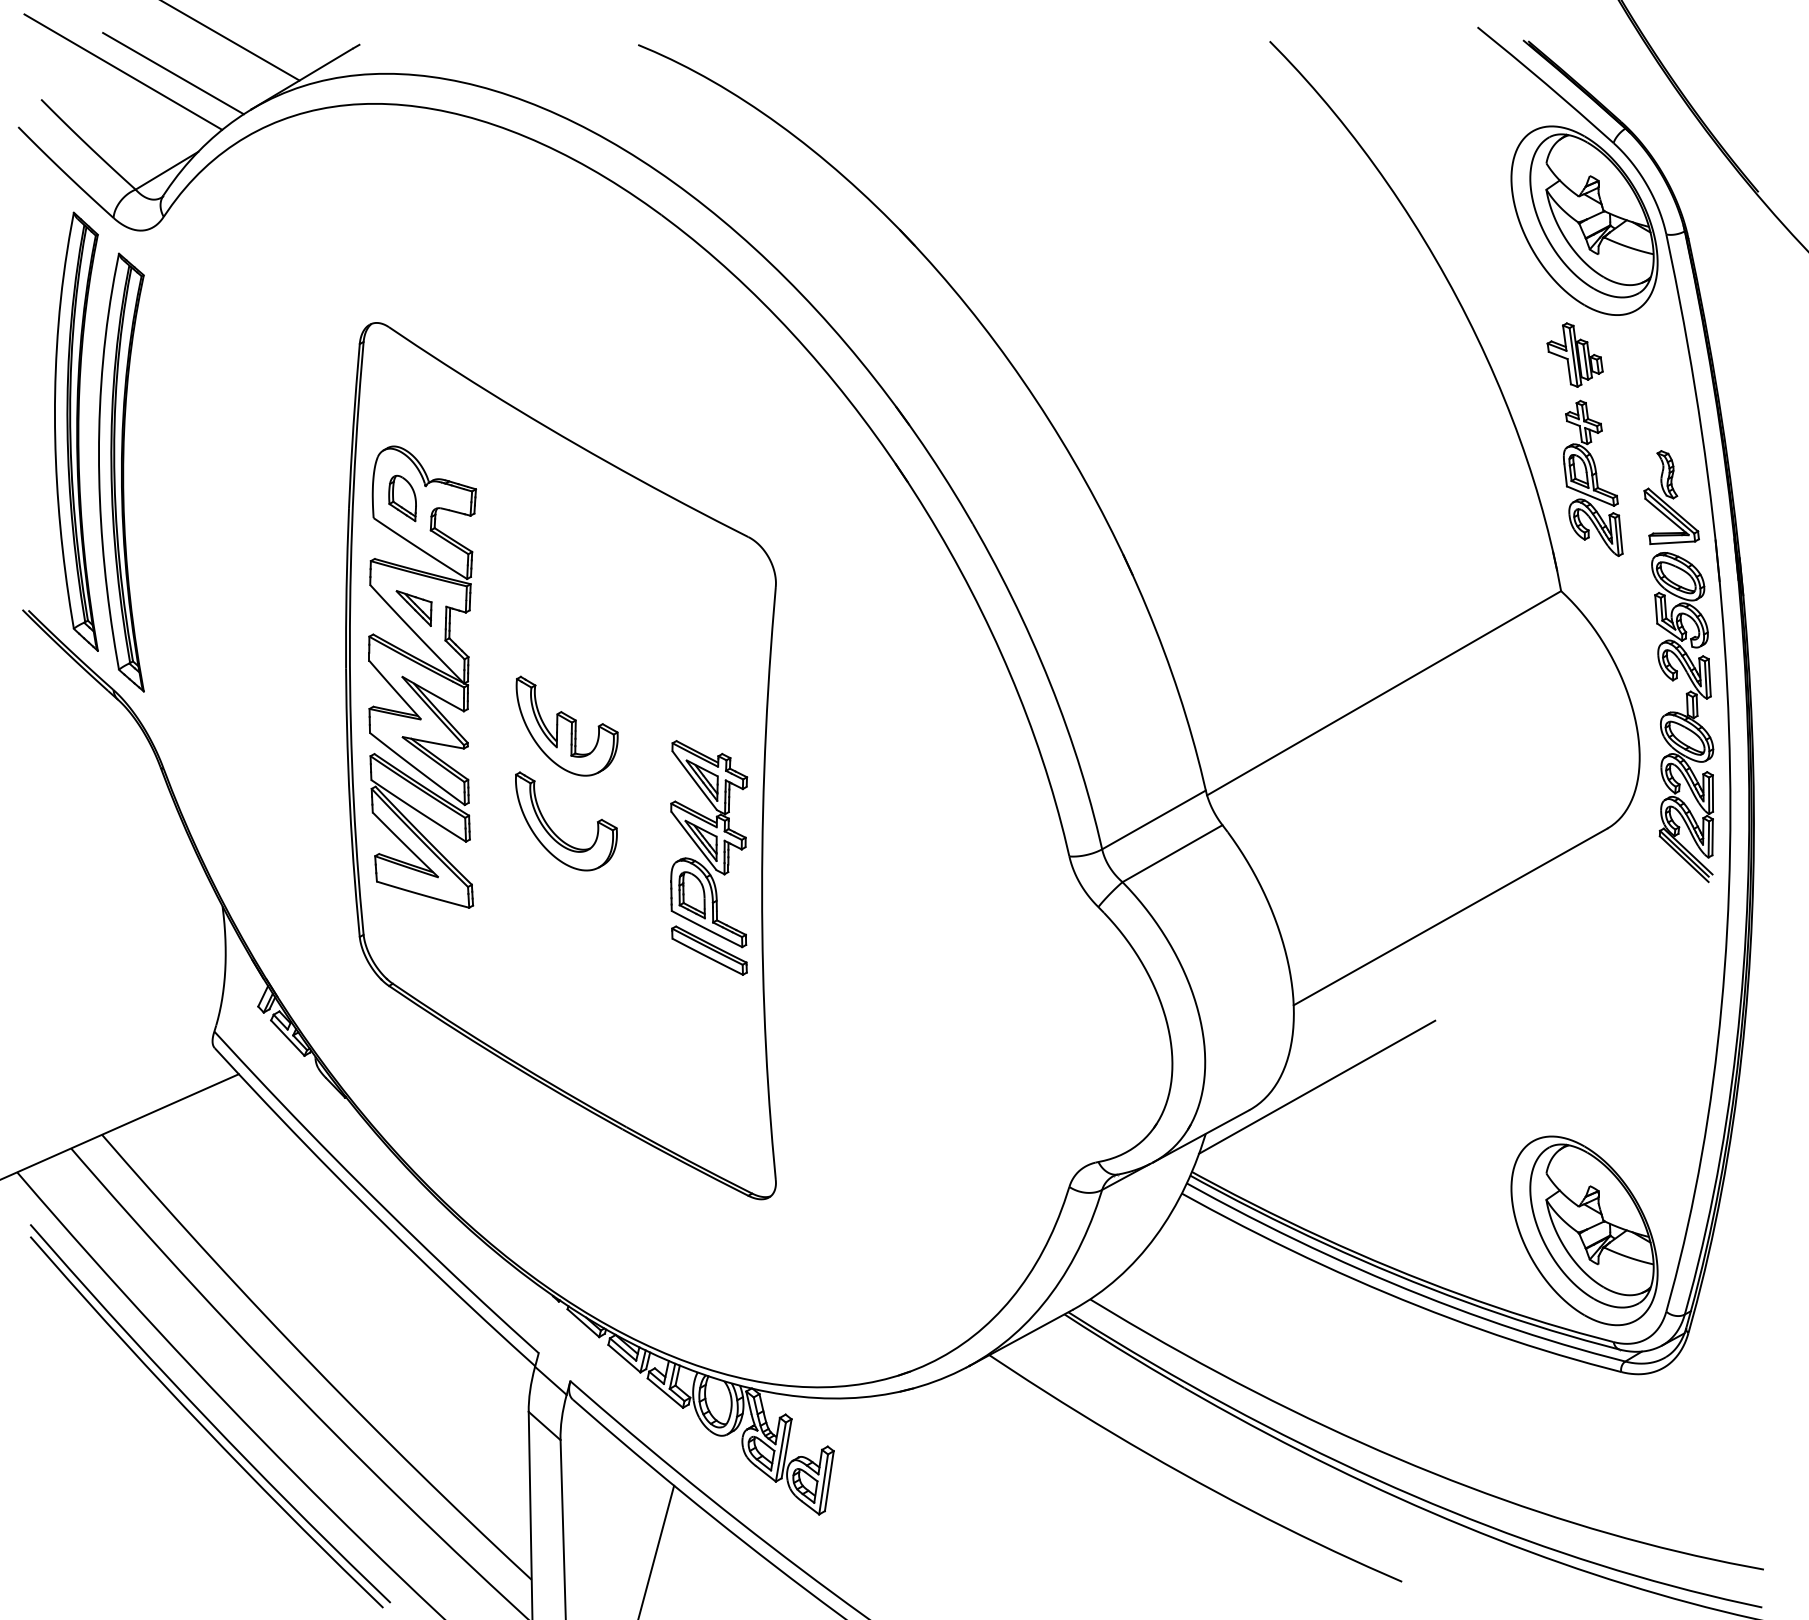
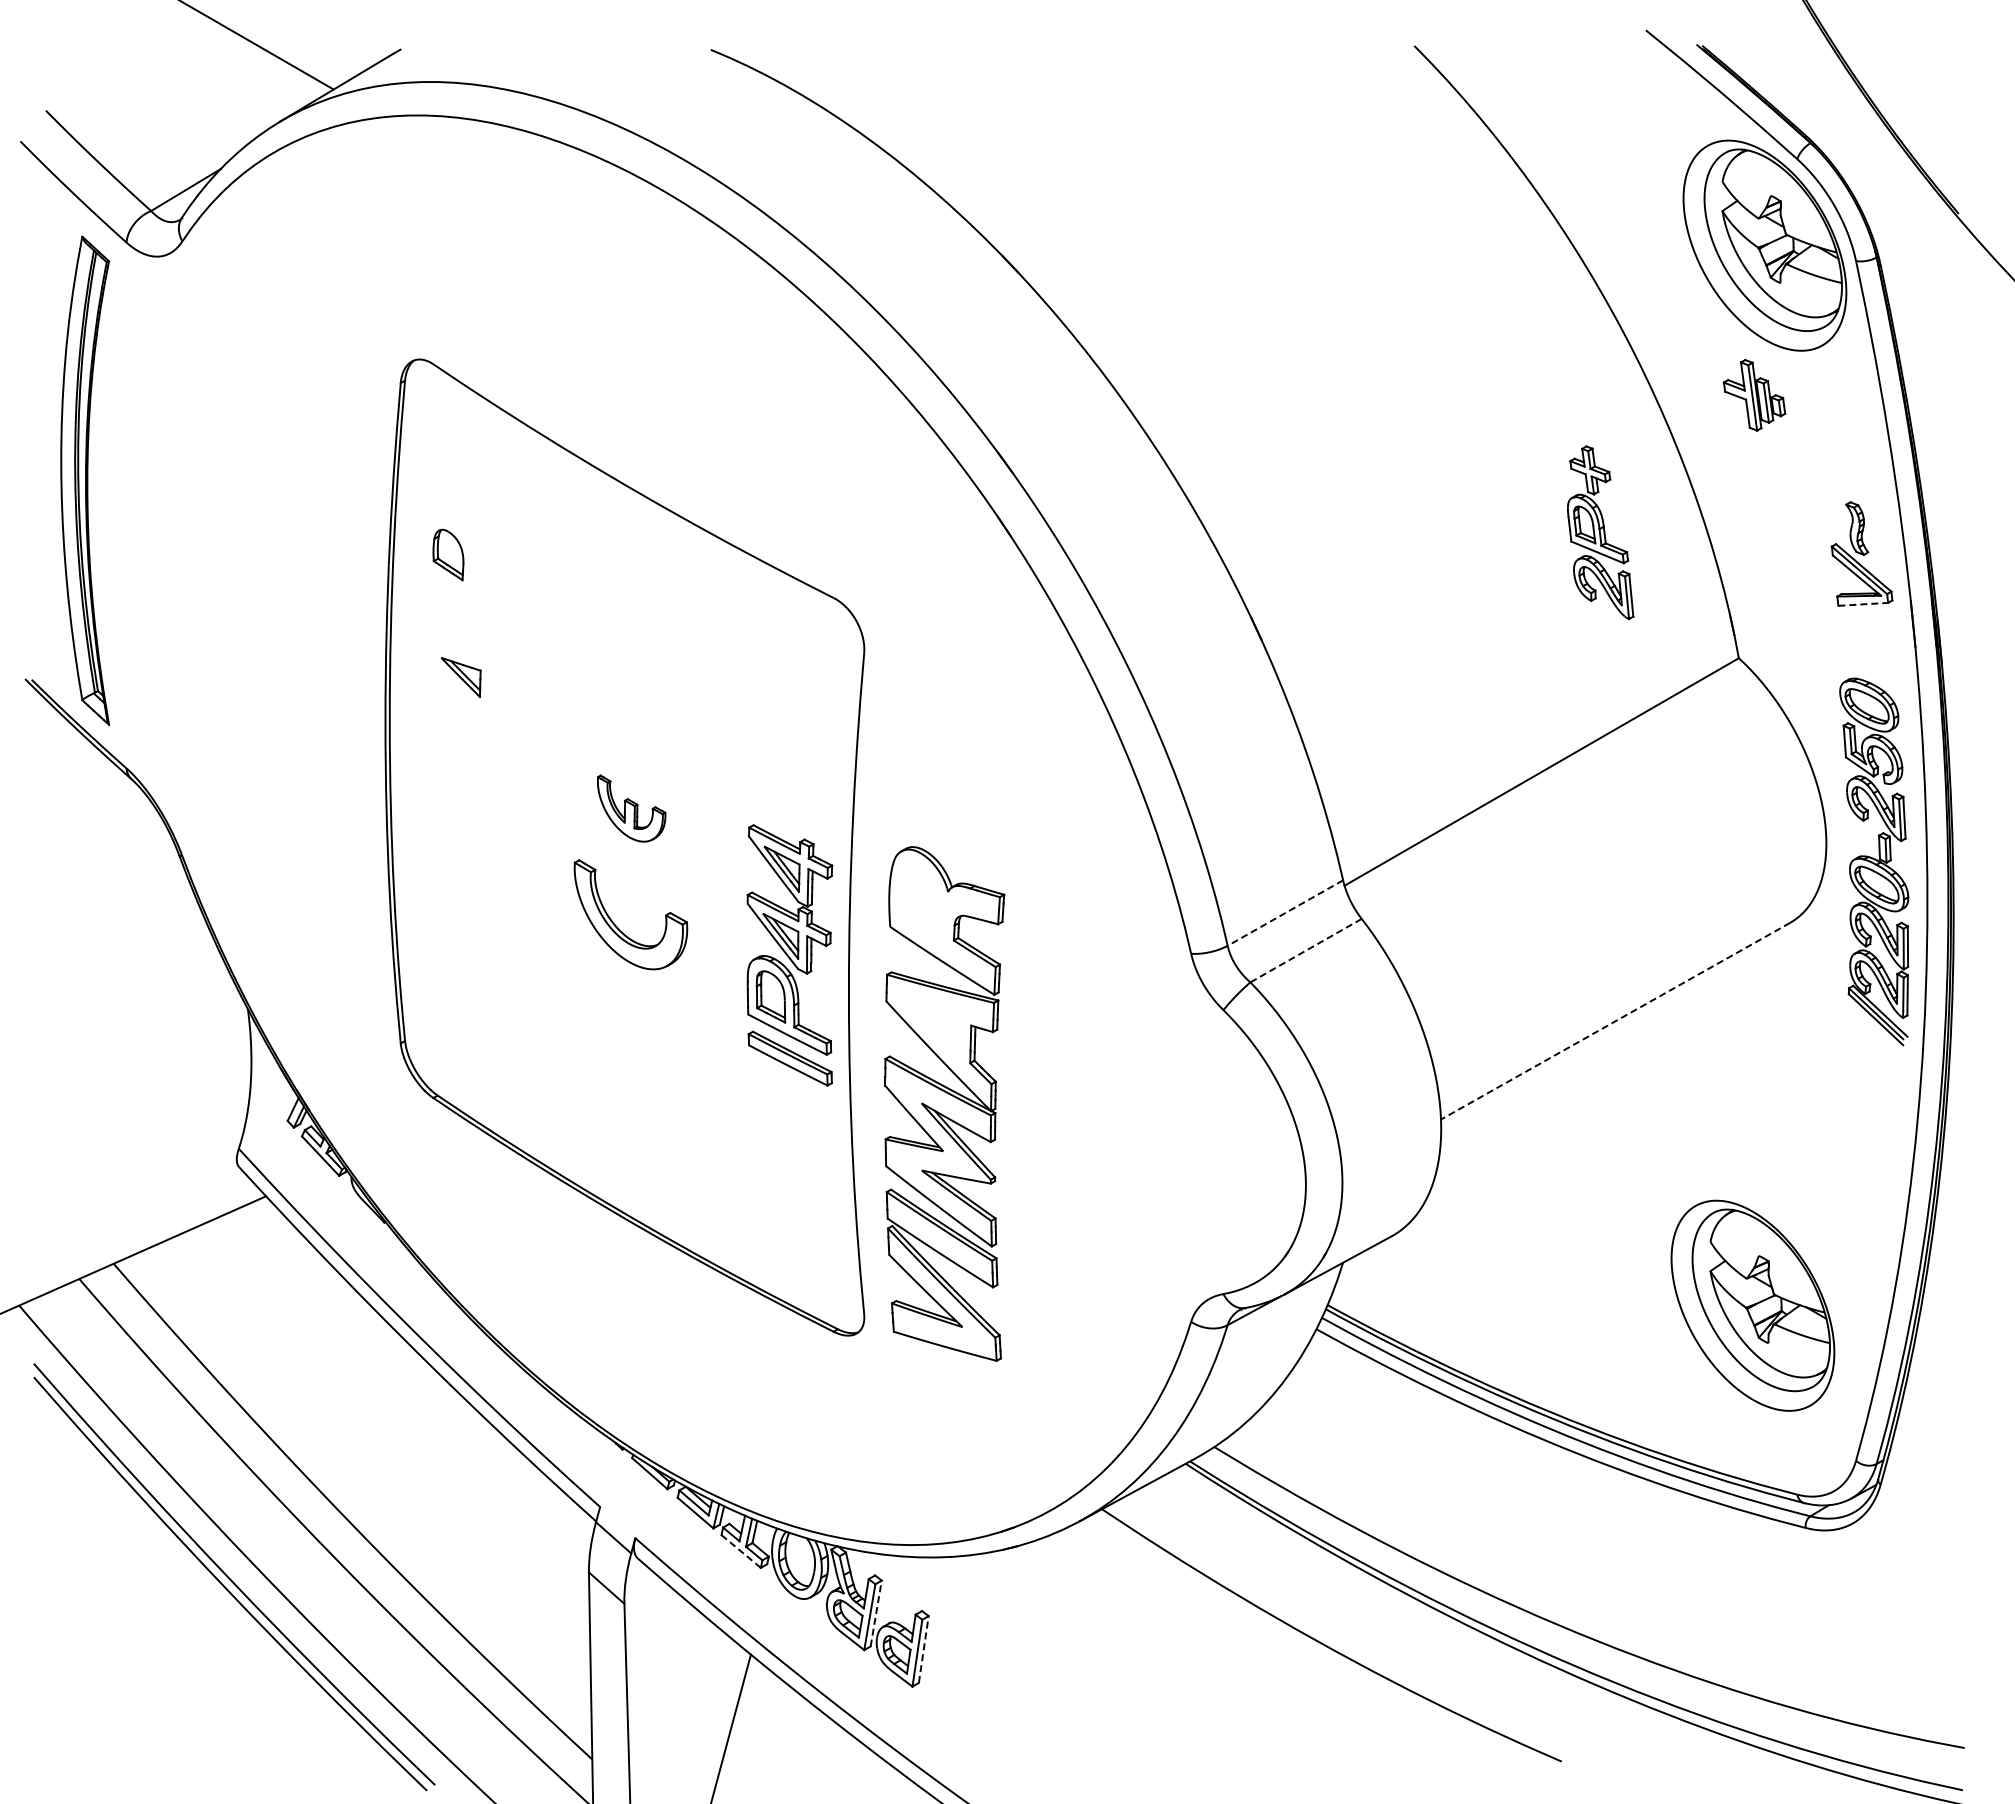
line: (123, 71) -> (137, 79), removed
line: (172, 73) -> (192, 81), removed
part: (121, 471) -> (135, 525), removed
part: (1593, 478) -> (1600, 532), moved
line: (1673, 542) -> (1863, 604), solid -> dashed
part: (422, 676) -> (944, 1103), moved
part: (1682, 717) -> (1874, 861), moved
part: (566, 726) -> (631, 808), size x0.6
line: (1153, 820) -> (1284, 913), solid -> dashed
line: (1172, 853) -> (1305, 950), solid -> dashed
line: (1450, 917) -> (1615, 1021), solid -> dashed
line: (1316, 1086) -> (1466, 1210), removed
part: (1584, 1230) -> (1752, 1305), moved
line: (665, 1393) -> (741, 1551), solid -> dashed
line: (786, 1448) -> (876, 1613), solid -> dashed
line: (829, 1481) -> (923, 1649), solid -> dashed

